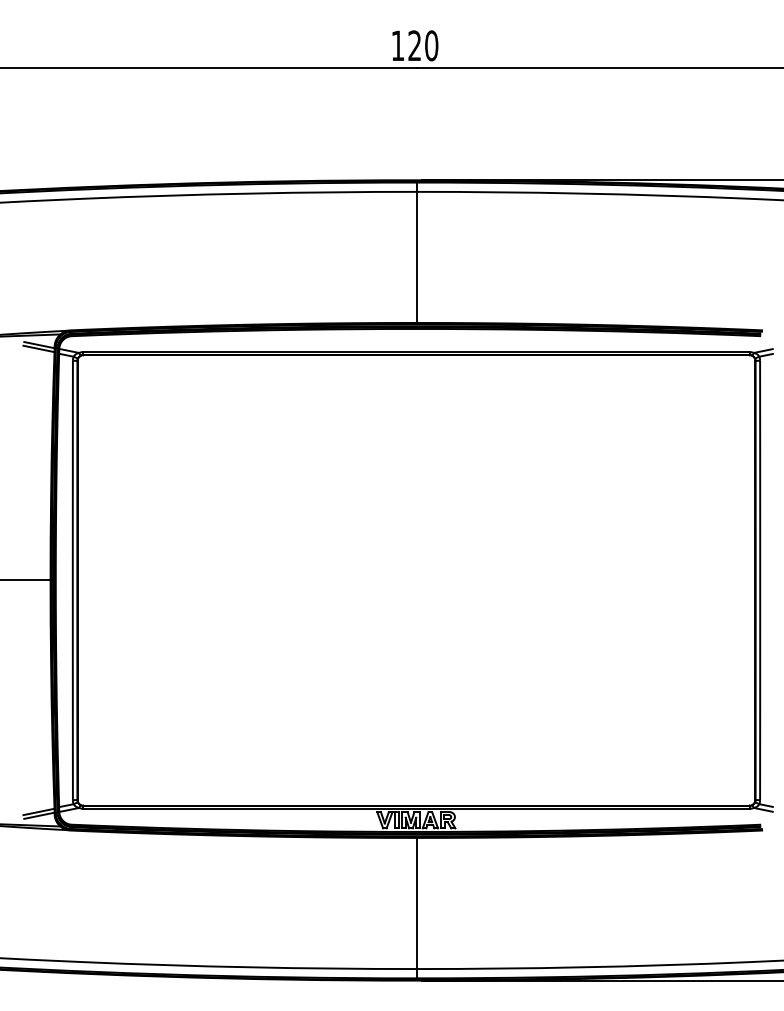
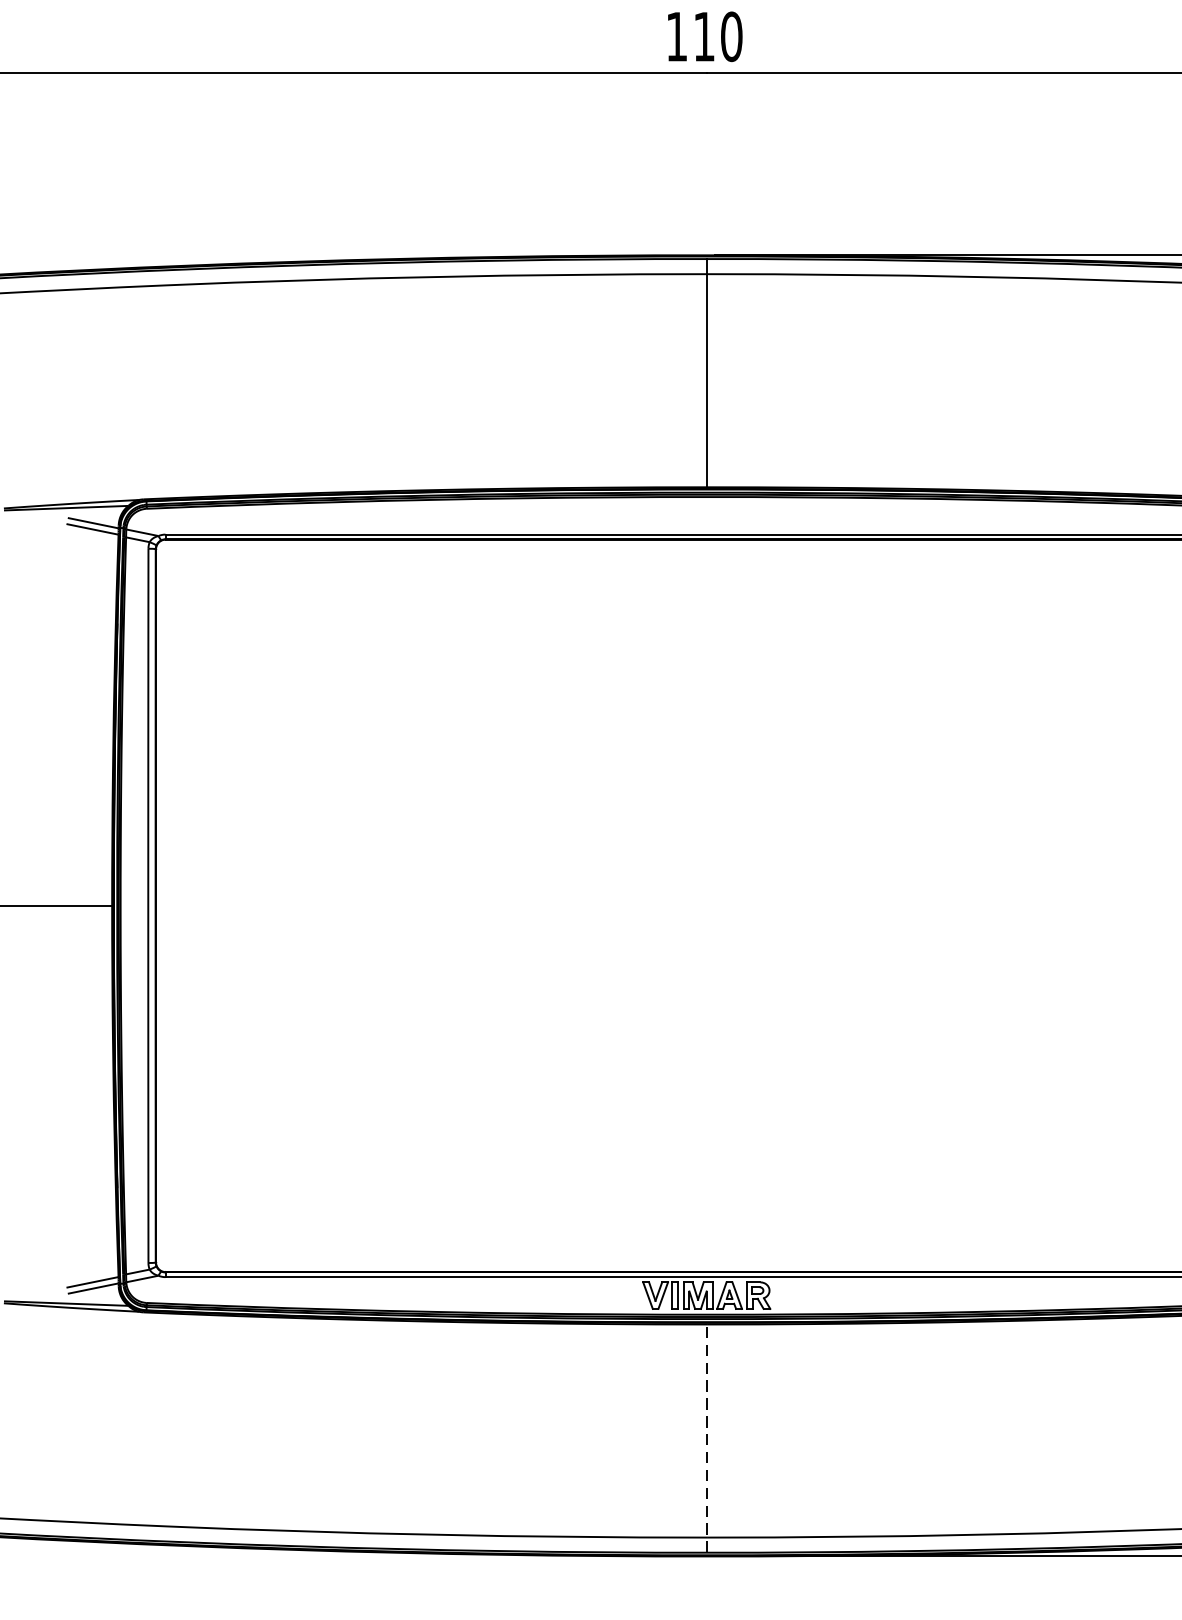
text: (414, 45) -> (703, 36), 120 -> 110
line: (416, 907) -> (707, 1437), solid -> dashed

